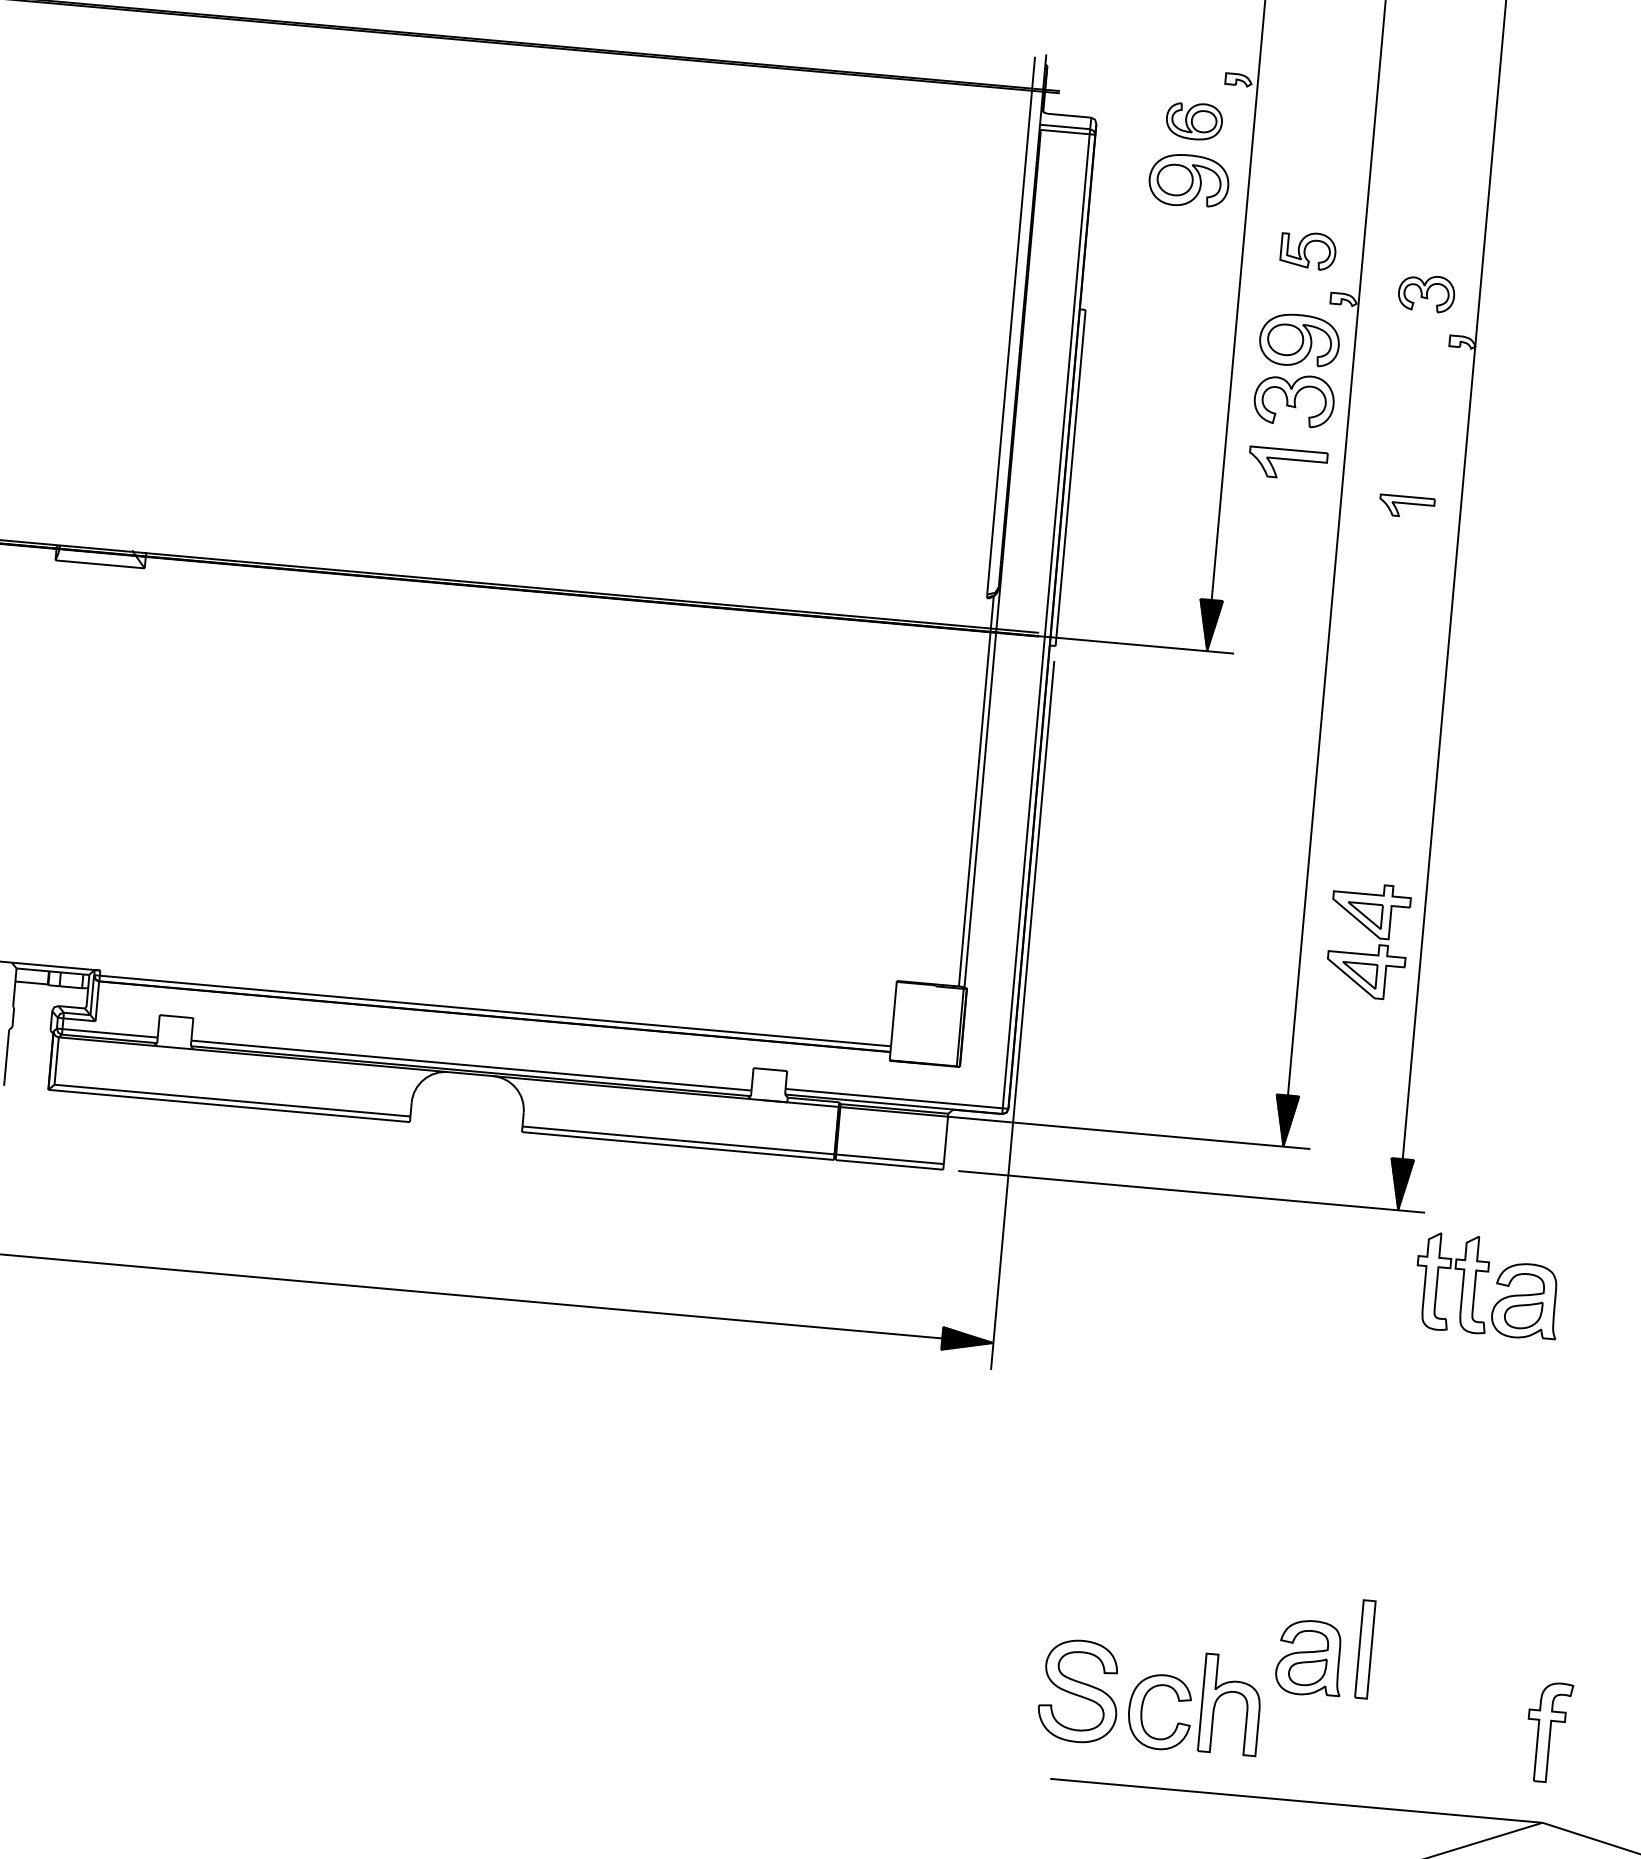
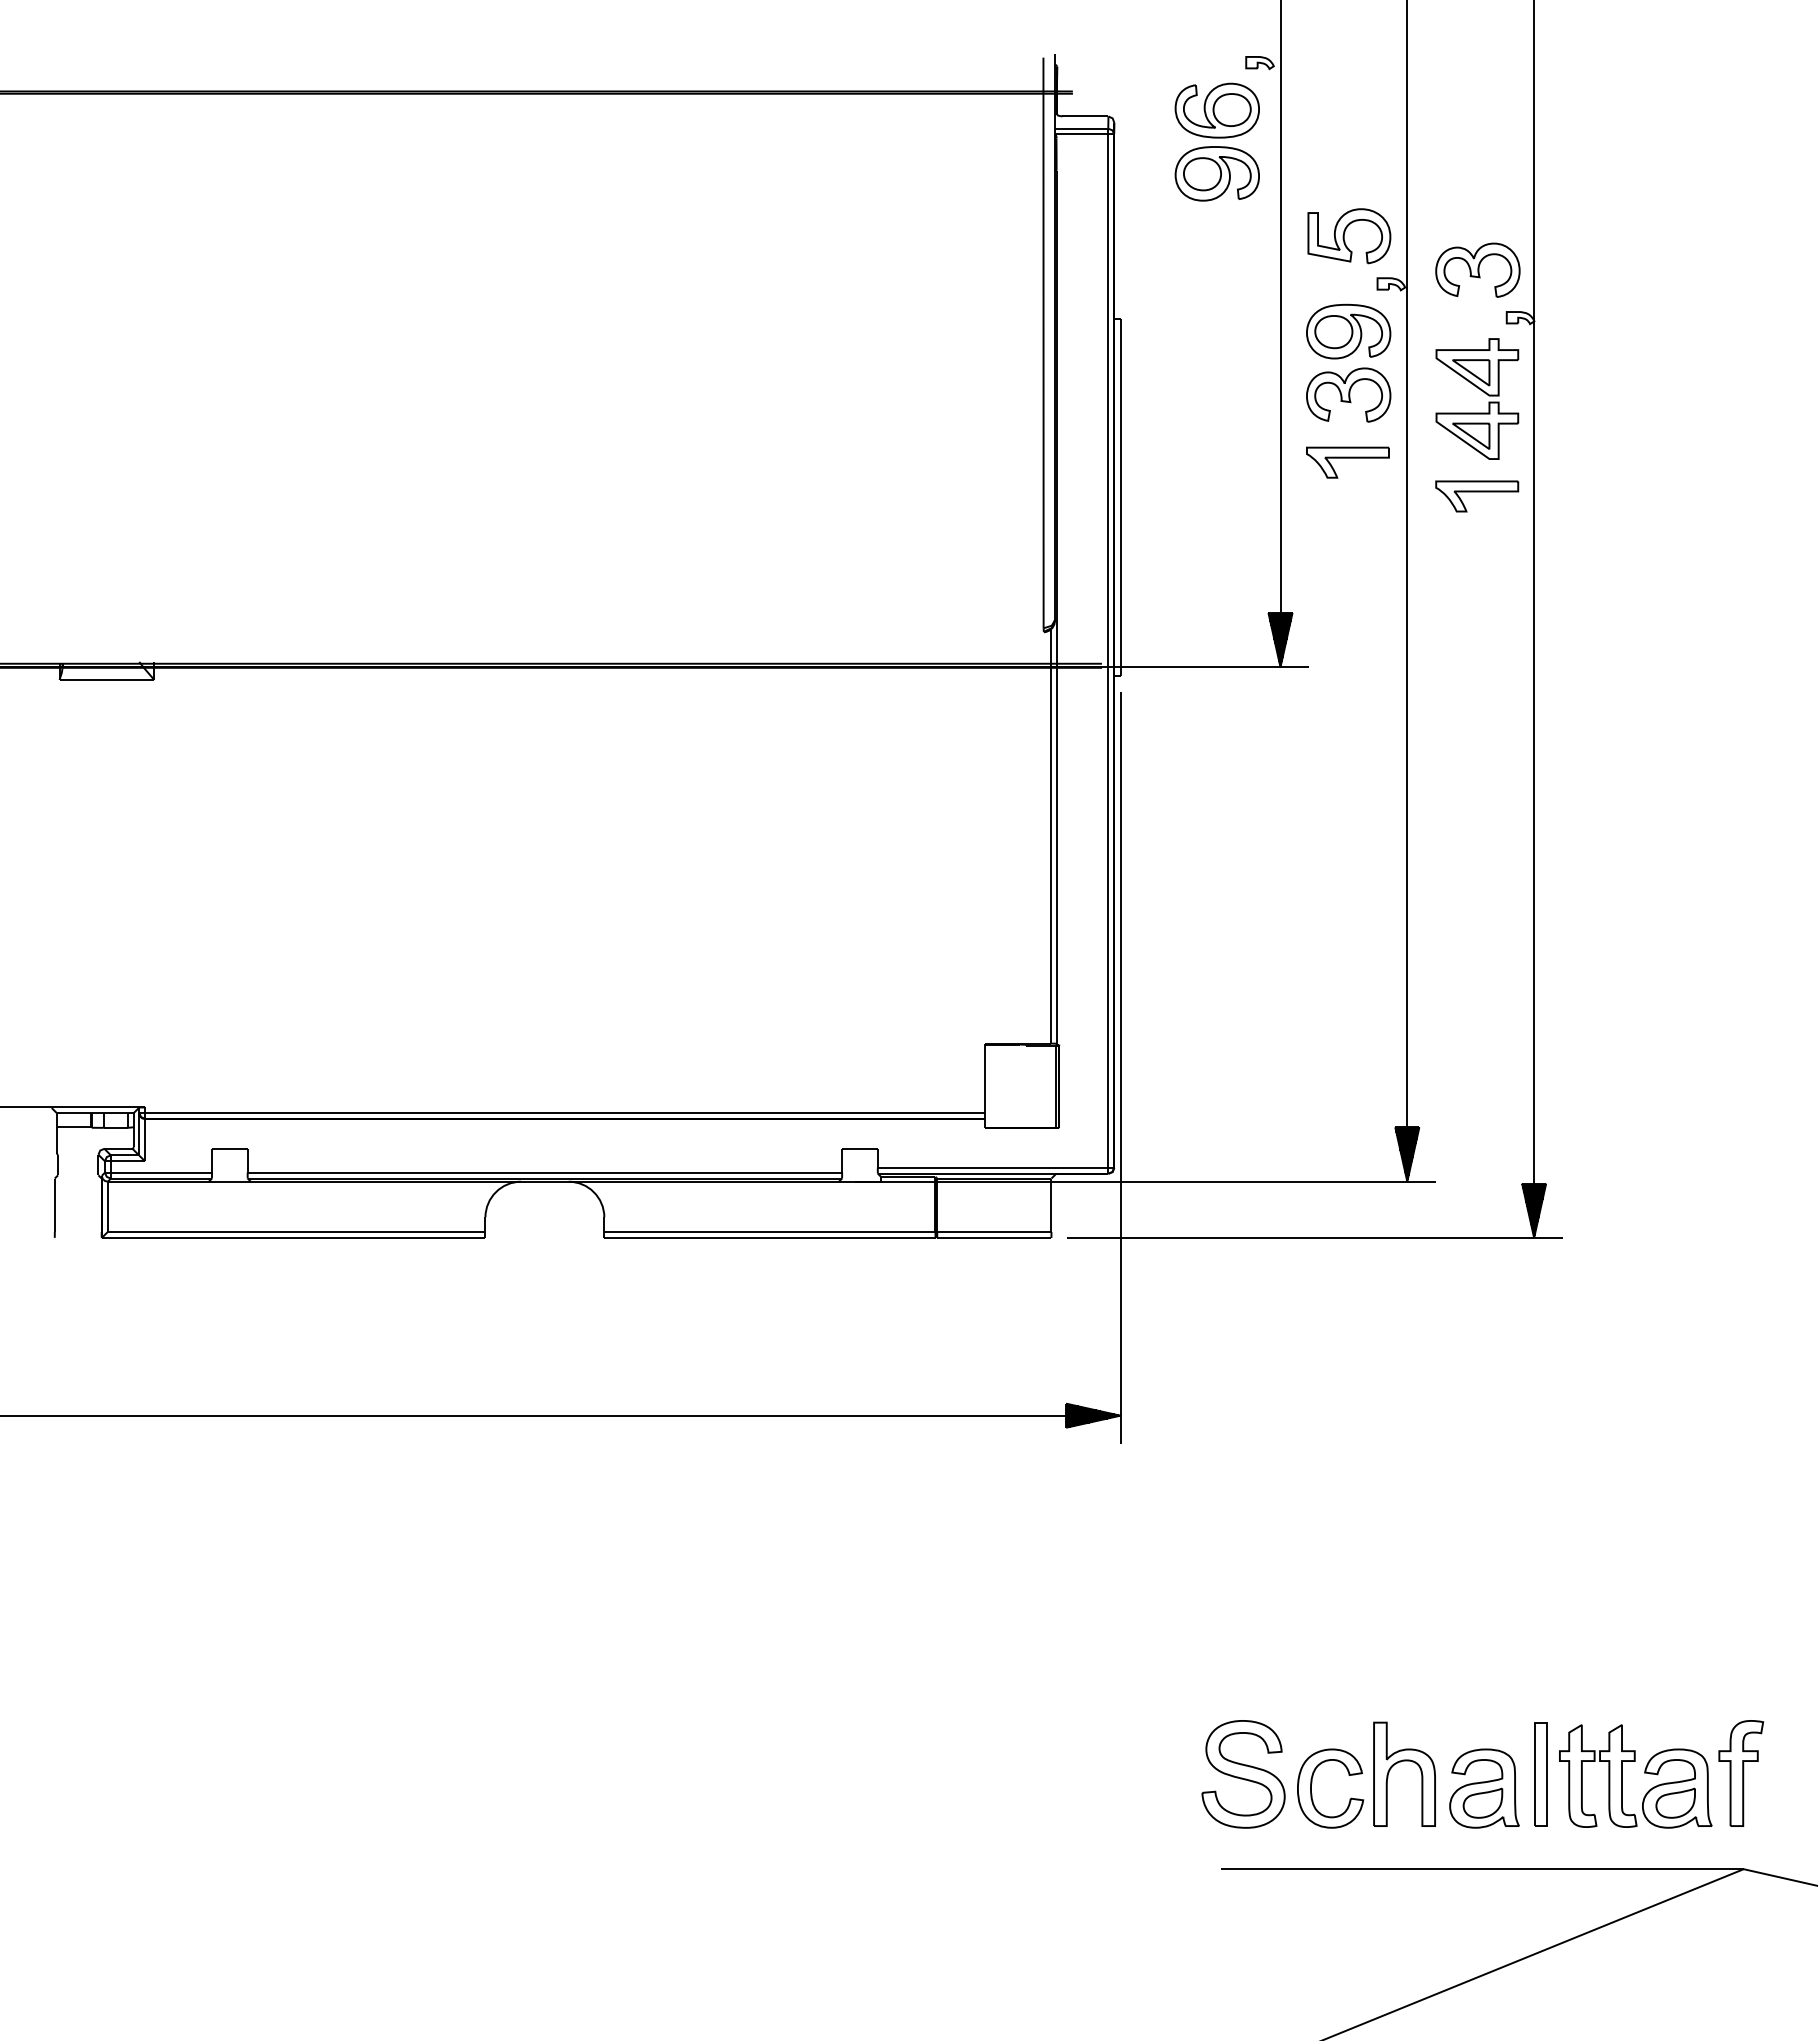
part: (1193, 121) -> (1216, 110), size x1.43
part: (1308, 251) -> (1349, 236), size x1.43
part: (1426, 292) -> (1477, 269), size x1.43
part: (1407, 506) -> (1477, 496), size x1.43
part: (1372, 934) -> (1481, 391), moved
part: (1496, 1284) -> (1644, 1773), moved
part: (1365, 1649) -> (1540, 1774), moved
part: (1310, 1657) -> (1484, 1788), moved

